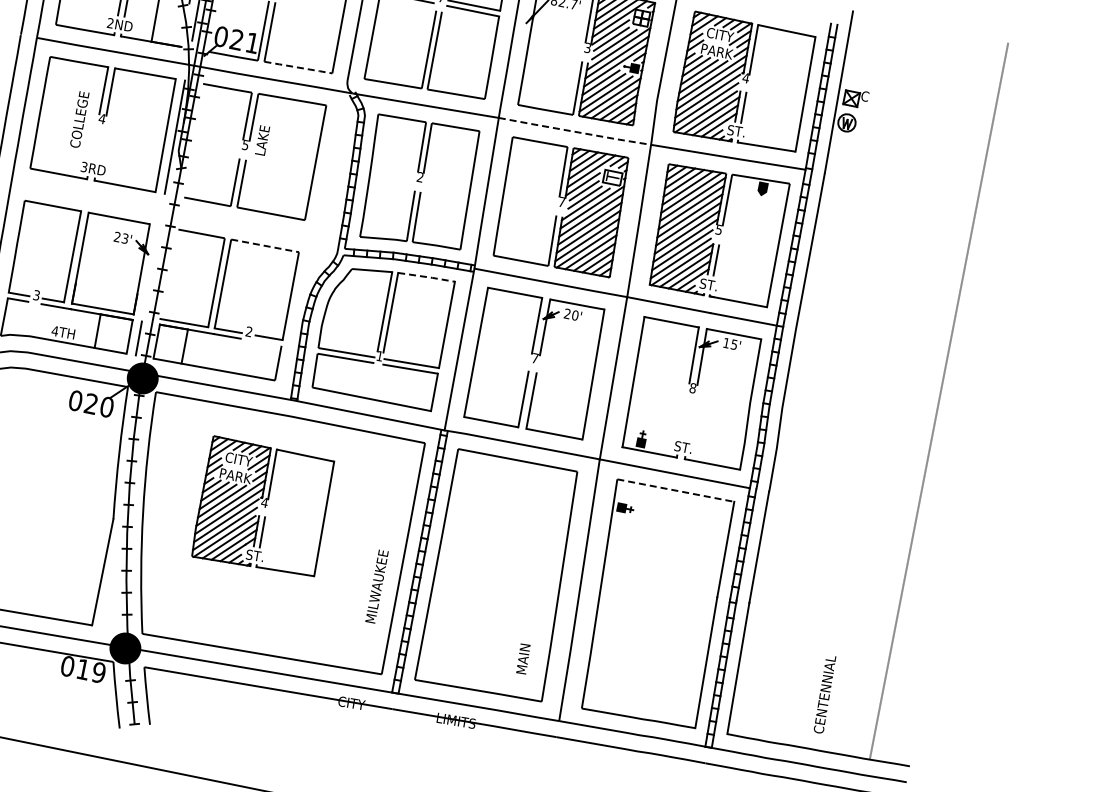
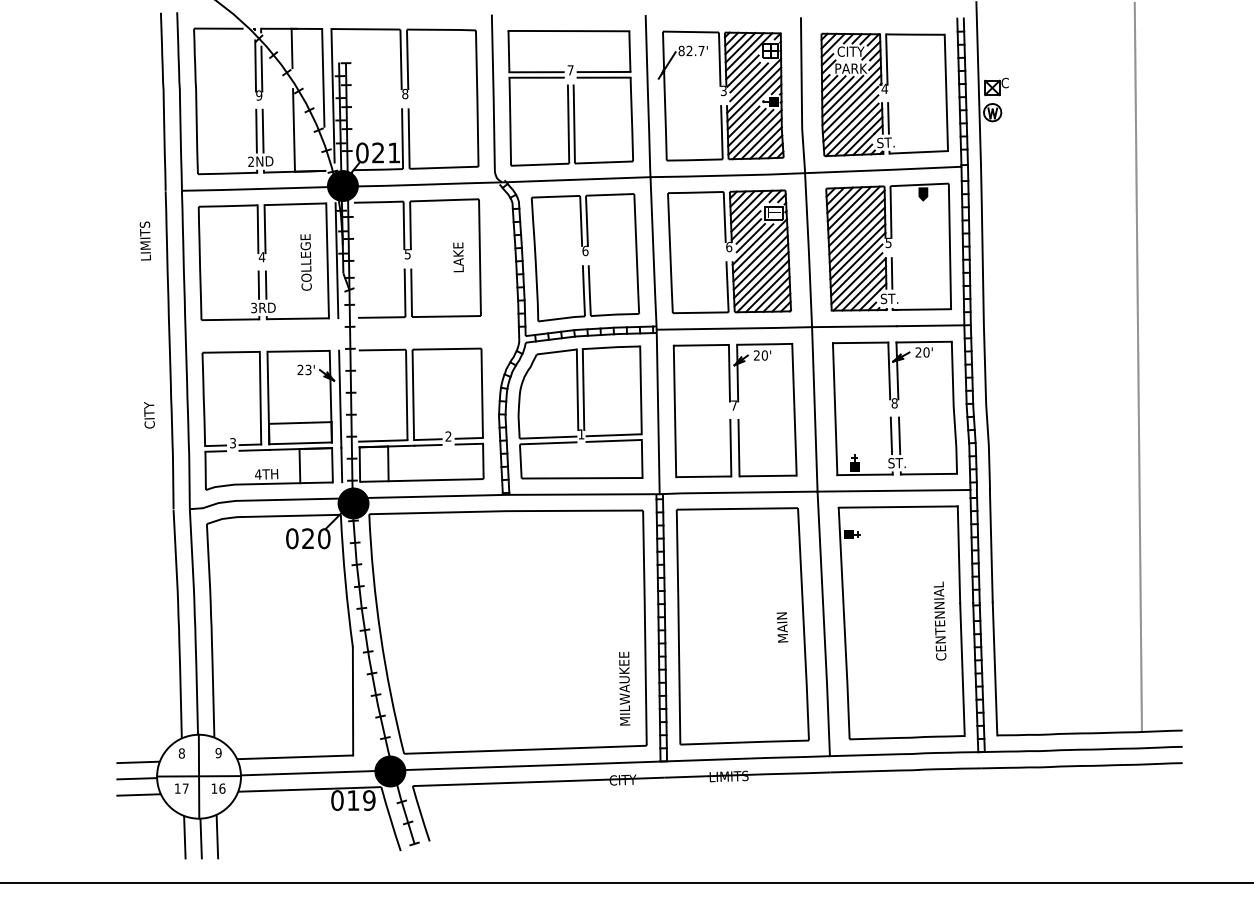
fill: (195, 64) -> (342, 185), added
line: (298, 67) -> (444, 167), dashed -> solid
text: (79, 119) -> (305, 262), moved
line: (575, 131) -> (728, 175), dashed -> solid
text: (262, 140) -> (458, 257), moved
line: (93, 144) -> (258, 284), added
line: (100, 146) -> (265, 284), added
text: (420, 176) -> (585, 250), 2 -> 6
text: (562, 201) -> (729, 246), 7 -> 6
line: (265, 246) -> (447, 349), dashed -> solid
line: (150, 273) -> (340, 398), added
line: (427, 277) -> (612, 347), dashed -> solid
line: (106, 288) -> (300, 422), added
line: (268, 342) -> (469, 443), added
text: (730, 343) -> (922, 352), 15' -> 20'
line: (683, 419) -> (891, 435), added
line: (691, 420) -> (899, 435), added
line: (675, 491) -> (898, 507), dashed -> solid
part: (263, 508) -> (497, 606), removed
text: (376, 586) -> (624, 688), moved
text: (523, 659) -> (782, 627), moved
text: (824, 693) -> (939, 620), moved

